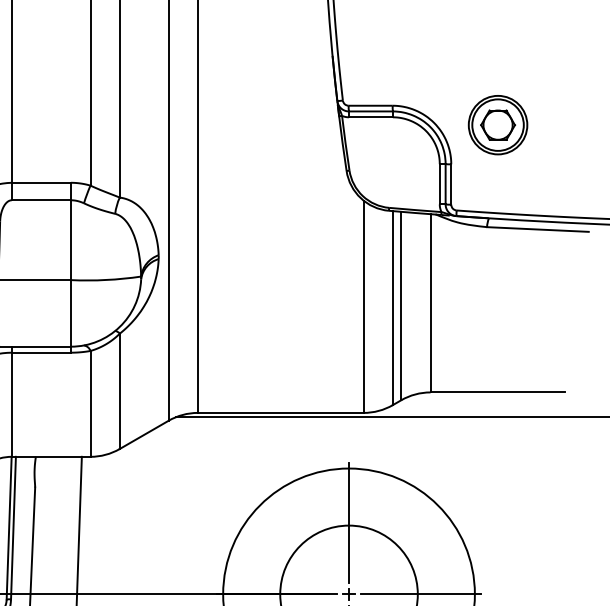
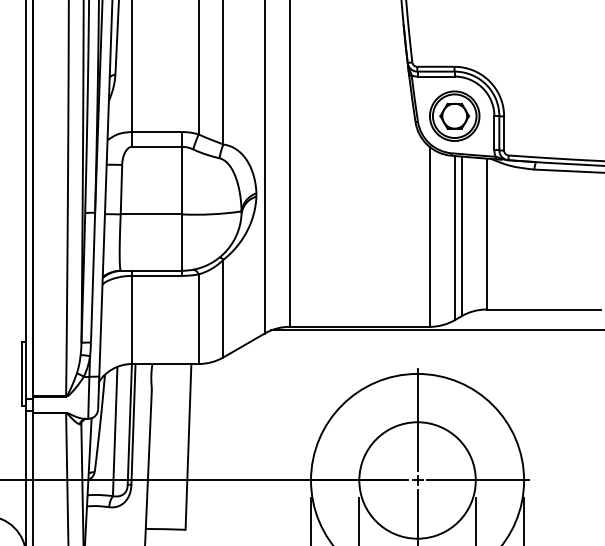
part: (497, 124) -> (454, 115), moved

